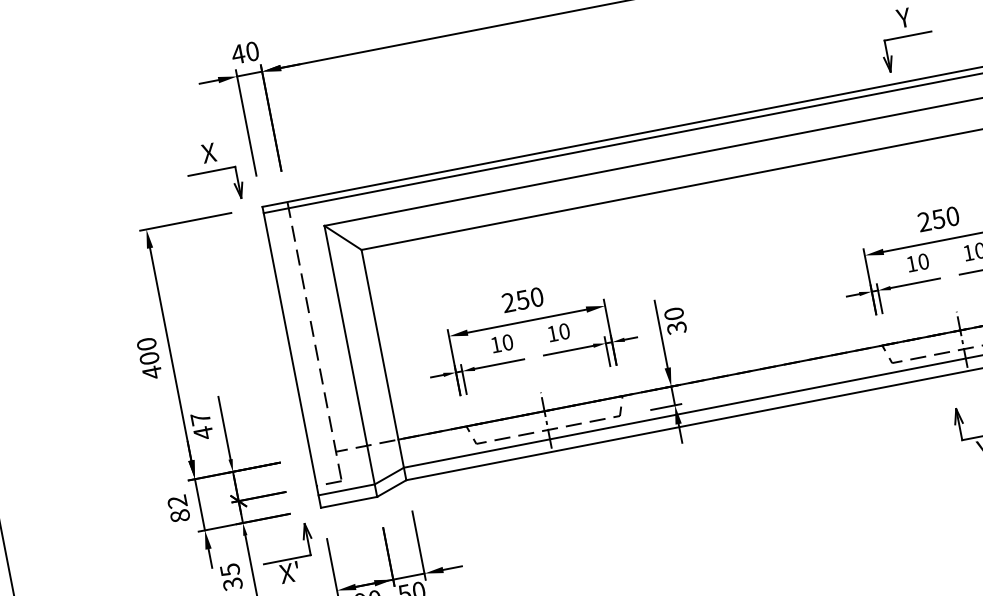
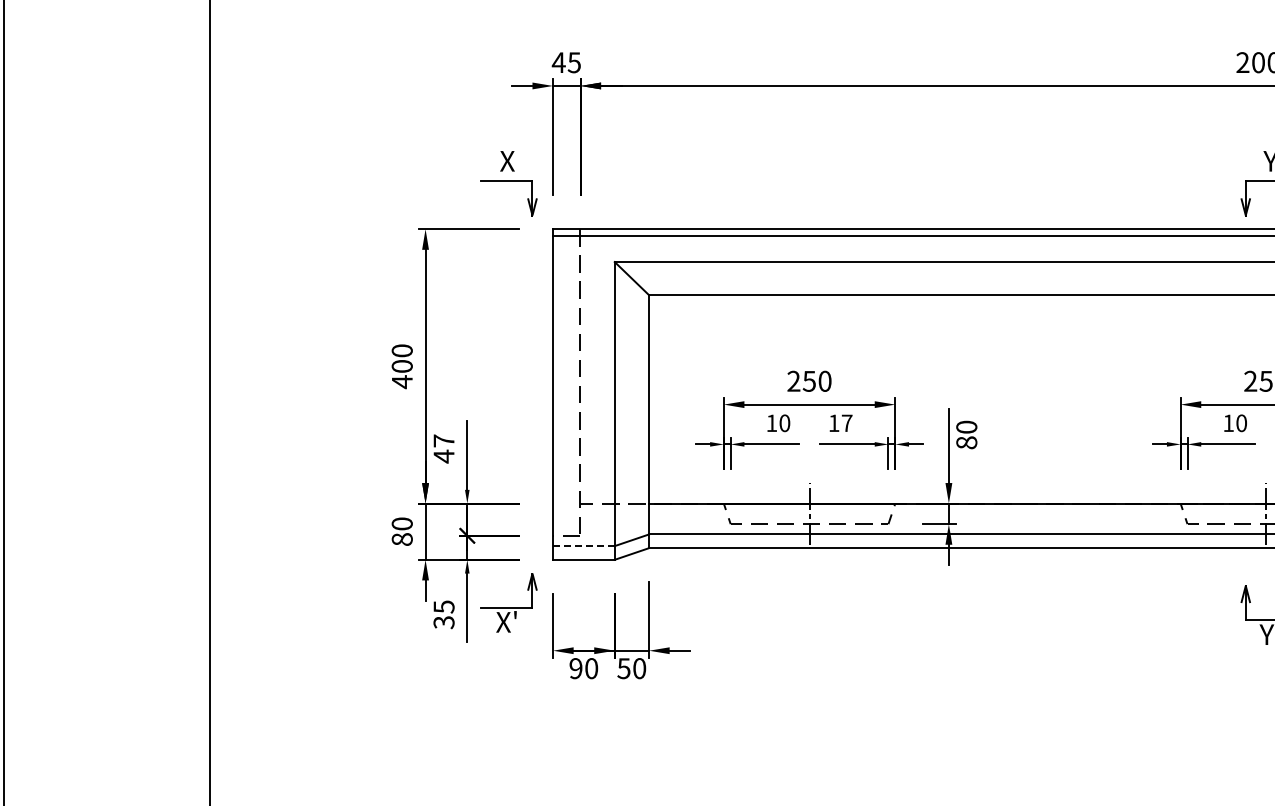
text: (251, 51) -> (573, 62), 40 -> 45
text: (676, 327) -> (966, 442), 30 -> 80
text: (563, 331) -> (846, 423), 10 -> 17
line: (346, 490) -> (583, 546), solid -> dashed
text: (176, 501) -> (401, 523), 82 -> 80

